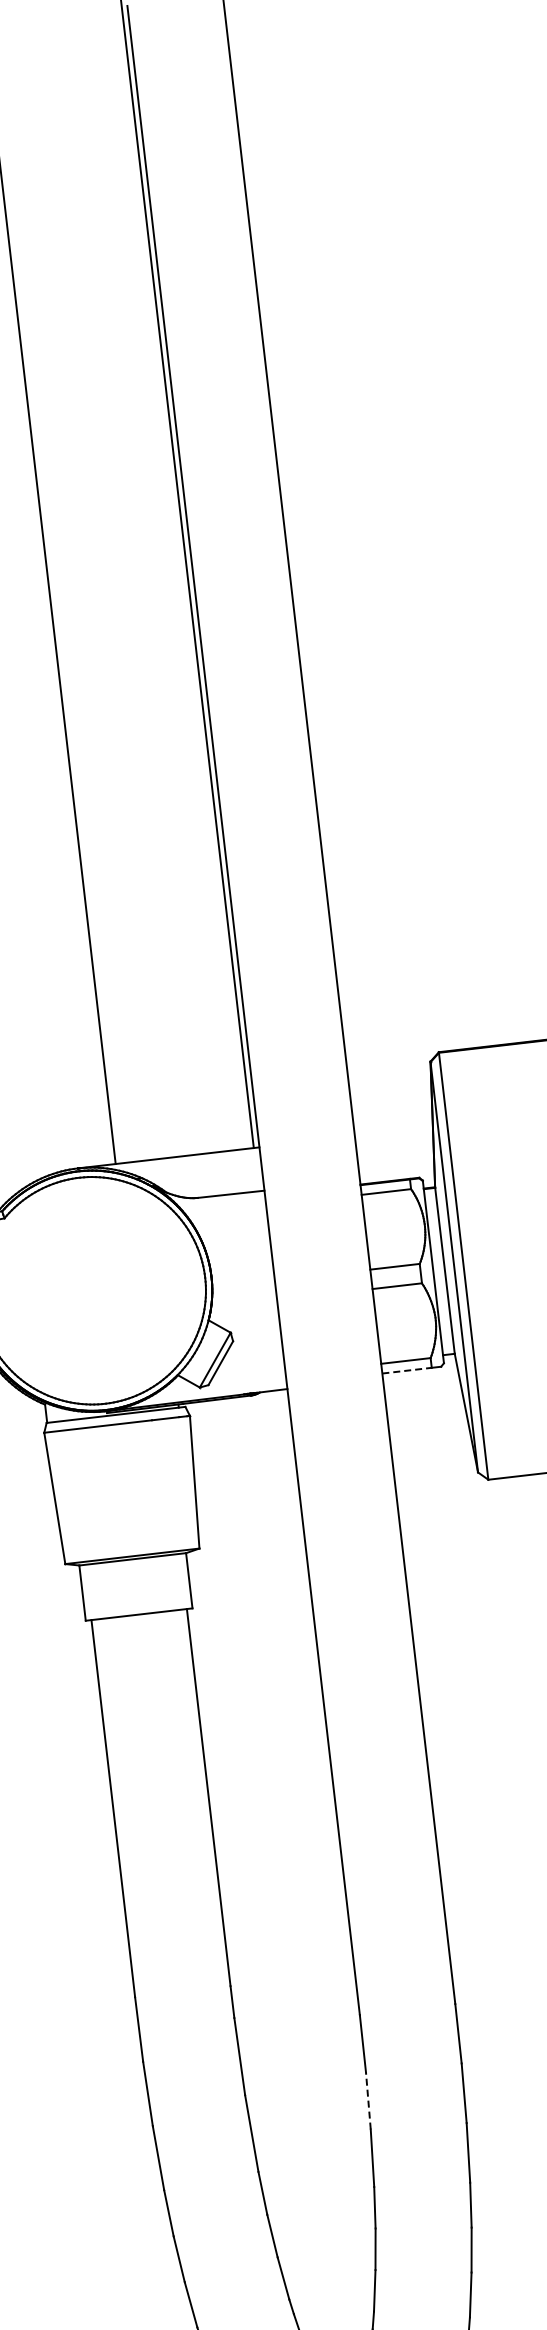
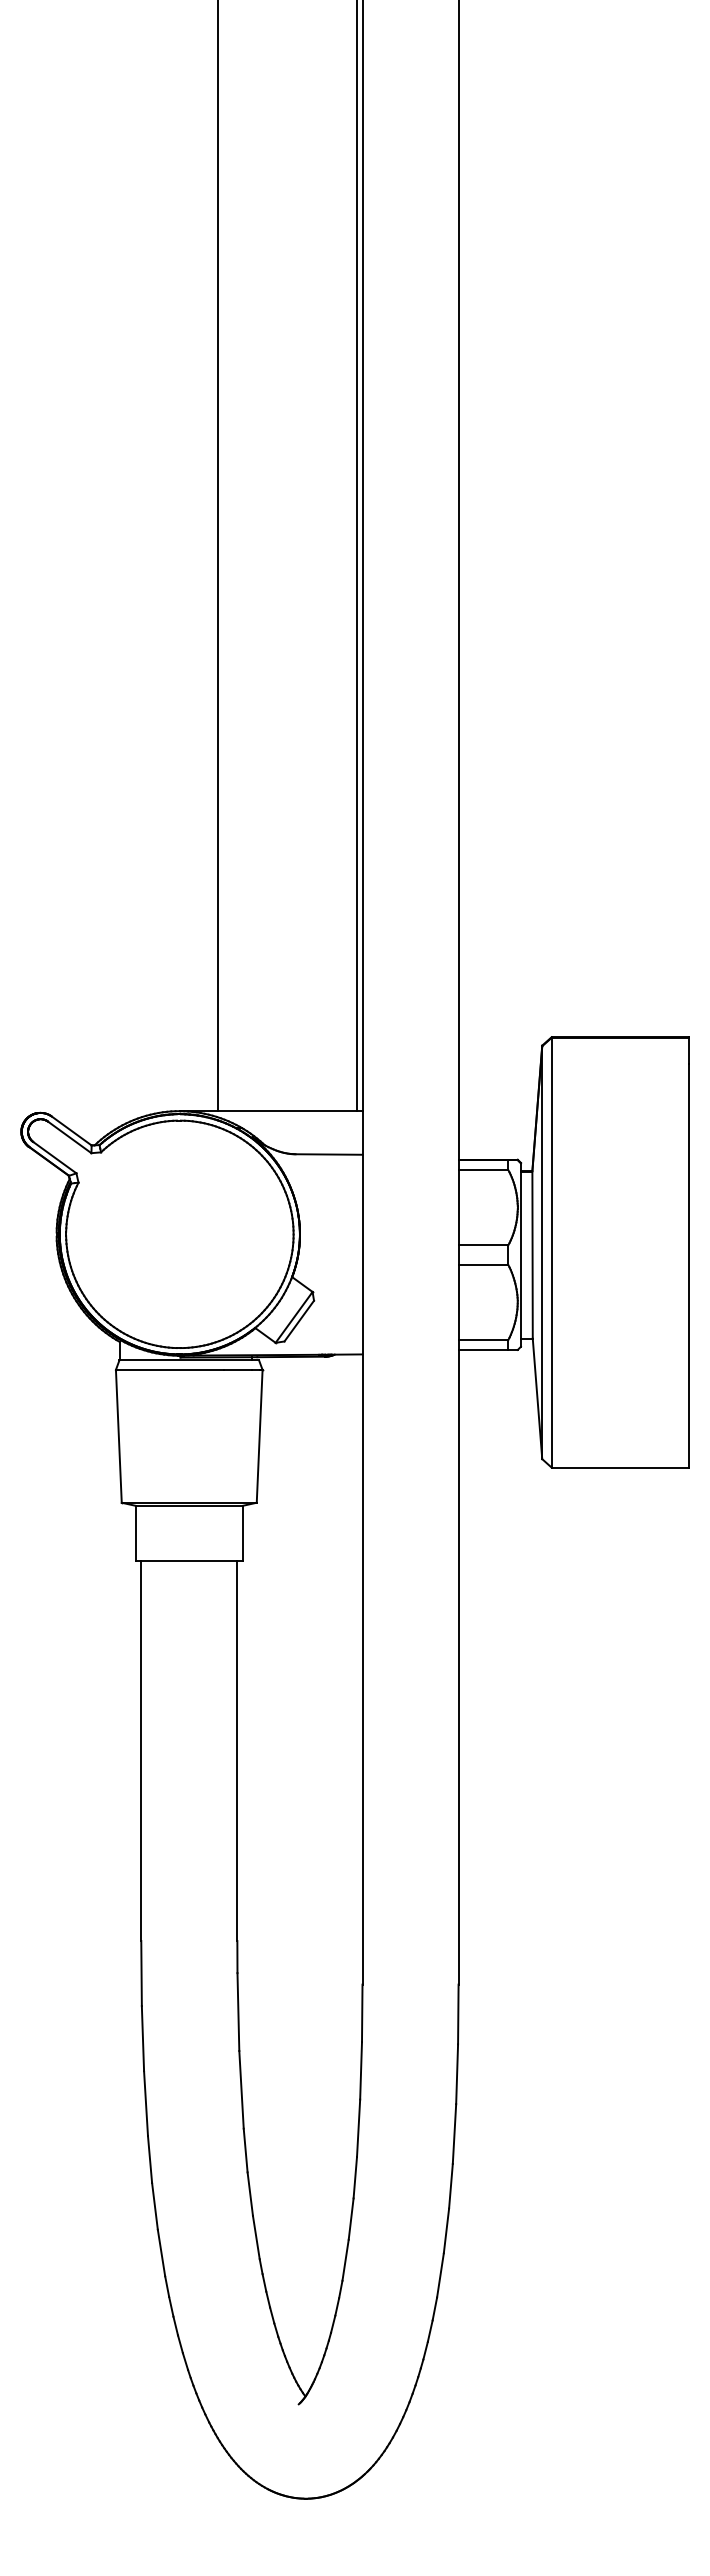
line: (407, 1370) -> (483, 1349), dashed -> solid
line: (368, 2100) -> (361, 2070), dashed -> solid

